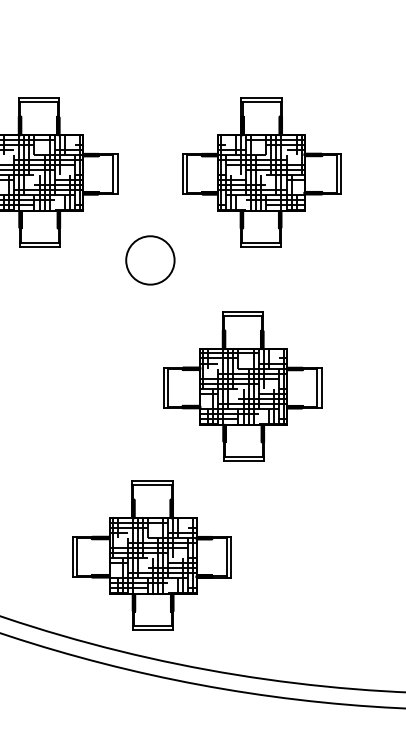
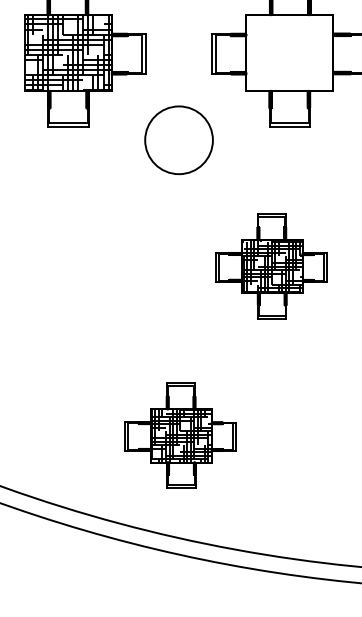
hatch: (260, 173) -> (289, 53), removed
circle: (150, 260) -> (179, 140), size x1.4
part: (242, 386) -> (271, 266), size x0.7
part: (151, 555) -> (180, 435), size x0.7

